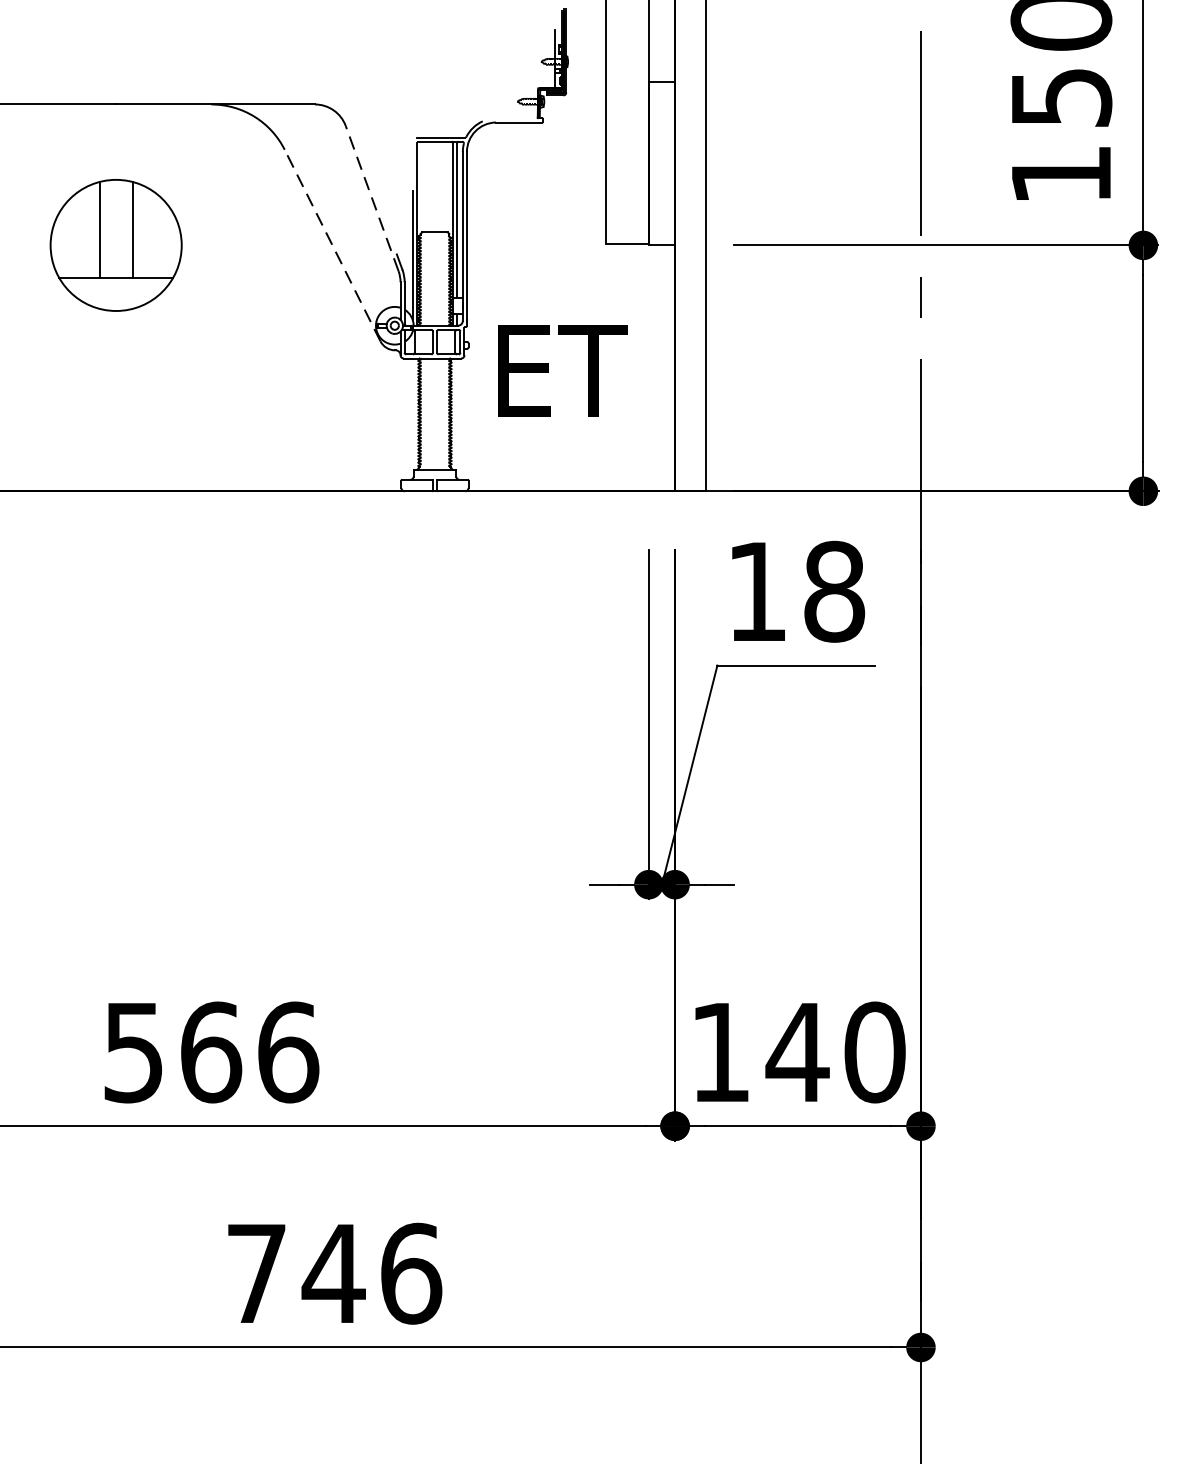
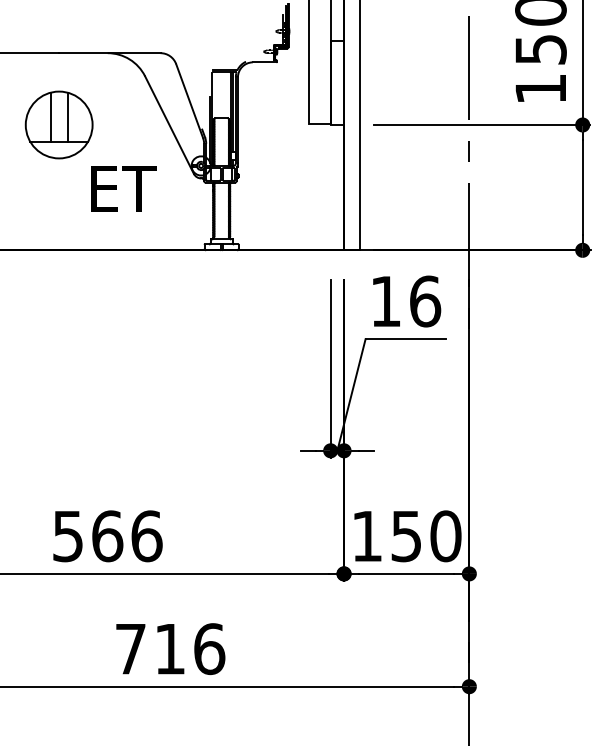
line: (371, 197) -> (189, 100), dashed -> solid
line: (332, 246) -> (169, 125), dashed -> solid
text: (562, 369) -> (123, 188), moved
text: (834, 591) -> (425, 301), 18 -> 16
text: (797, 1052) -> (406, 536), 140 -> 150
text: (332, 1274) -> (169, 649), 746 -> 716

